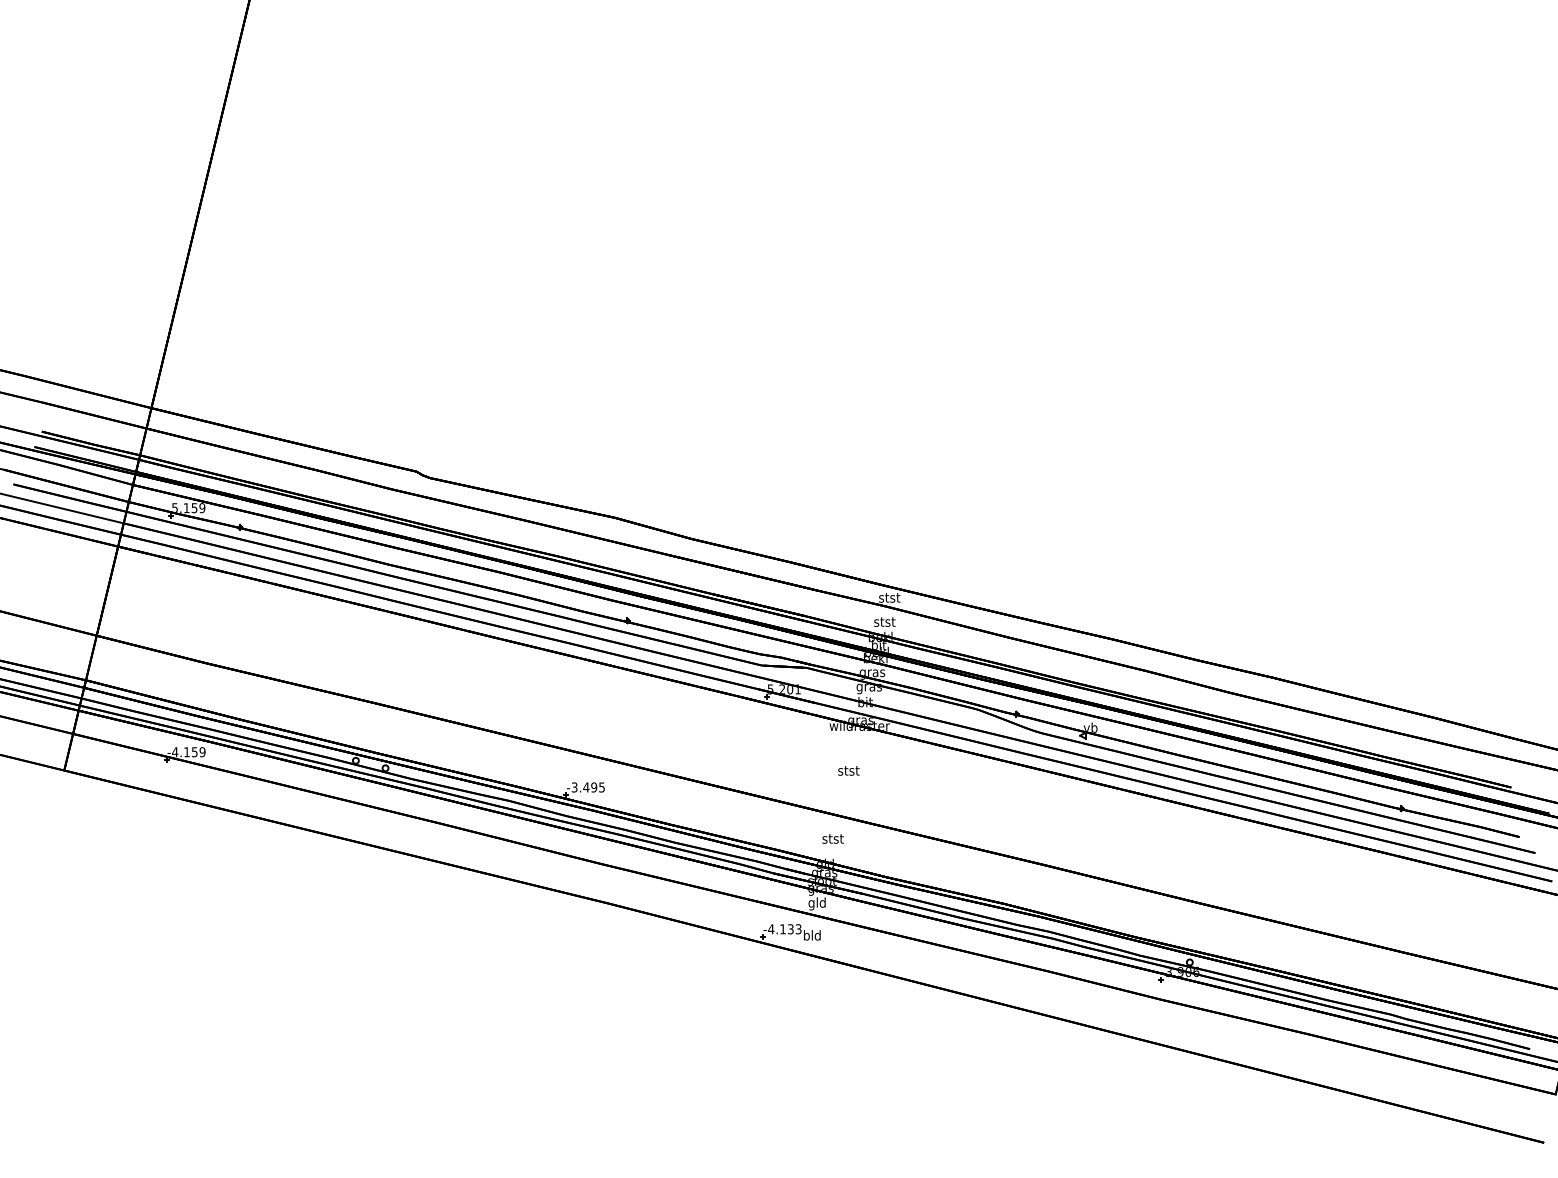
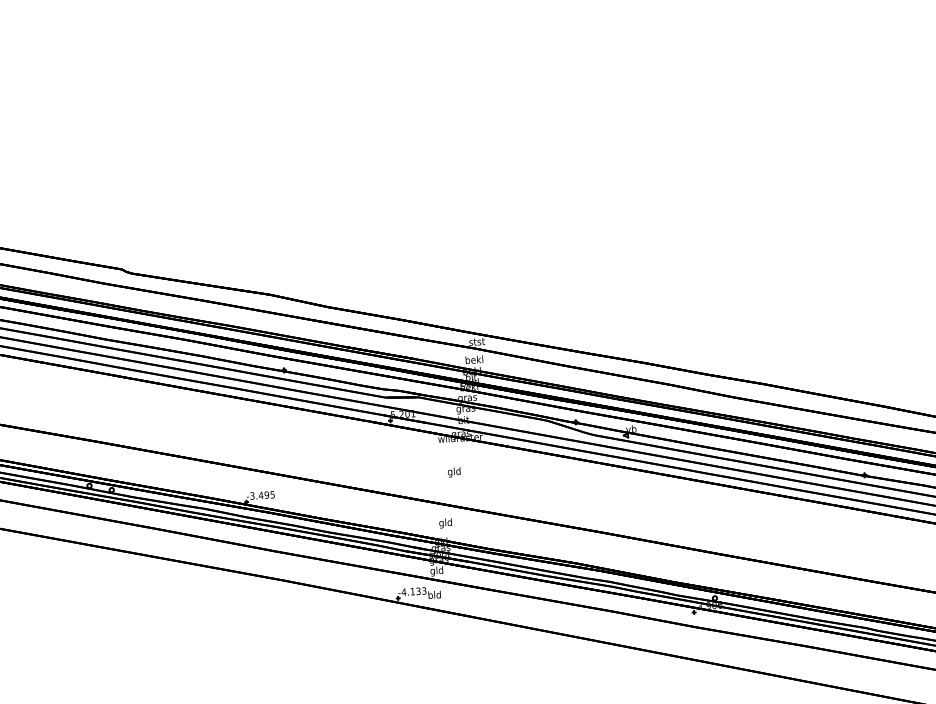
text: (884, 621) -> (474, 359), stst -> bekl
text: (848, 771) -> (454, 472), stst -> gld
text: (832, 839) -> (445, 523), stst -> gld

